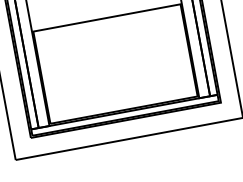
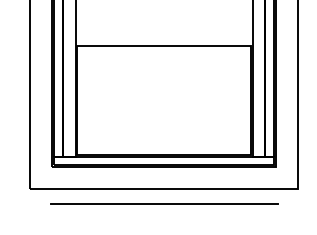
line: (131, 151) -> (163, 203), added

